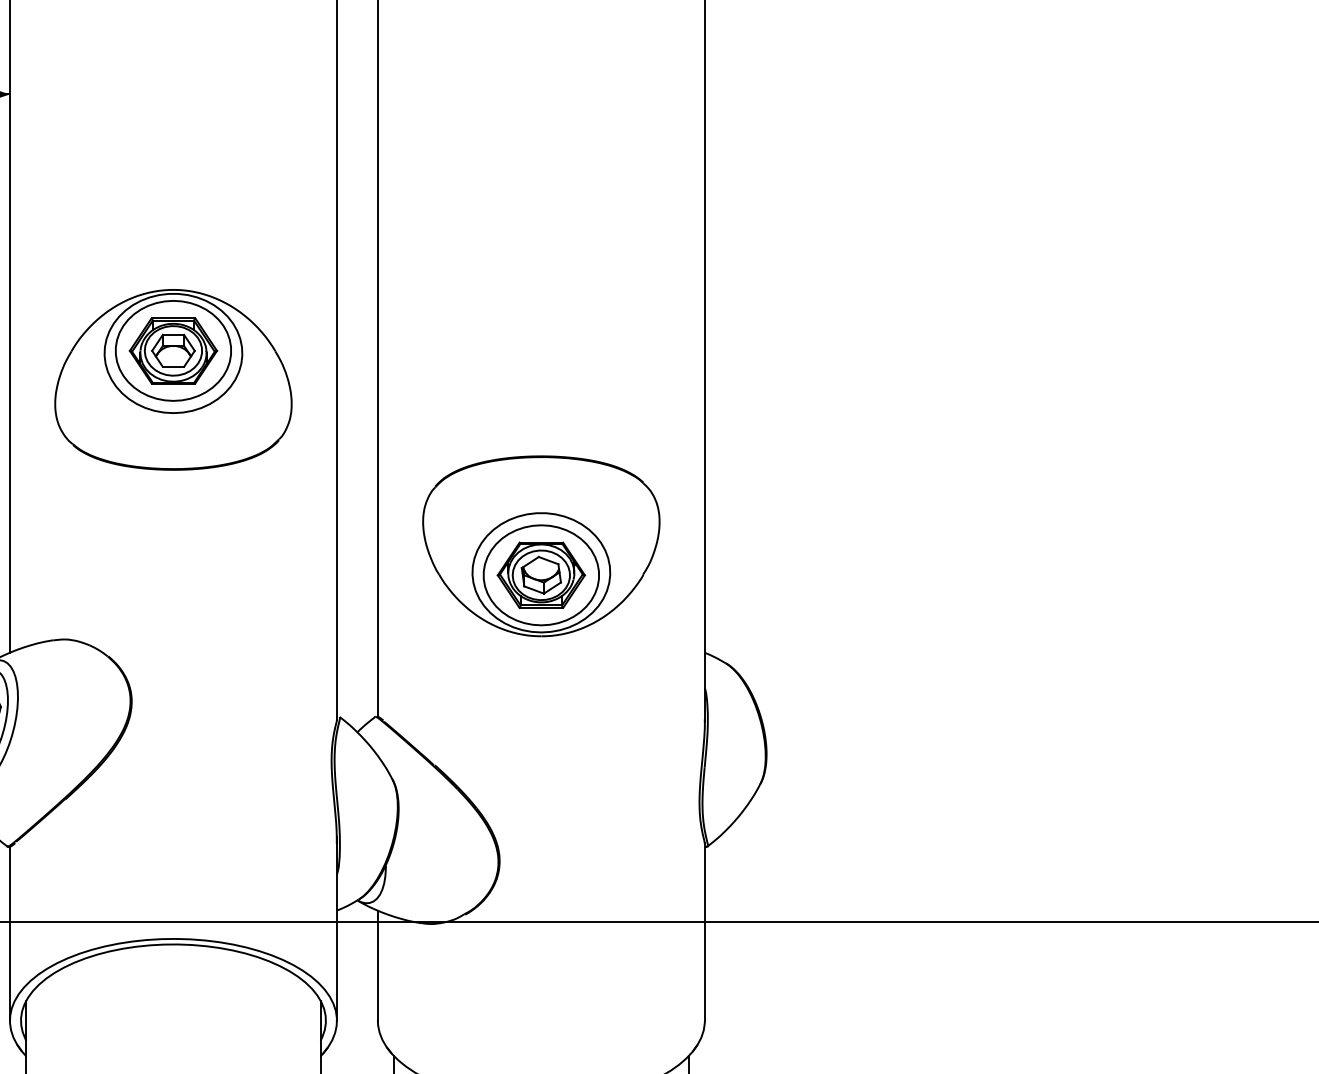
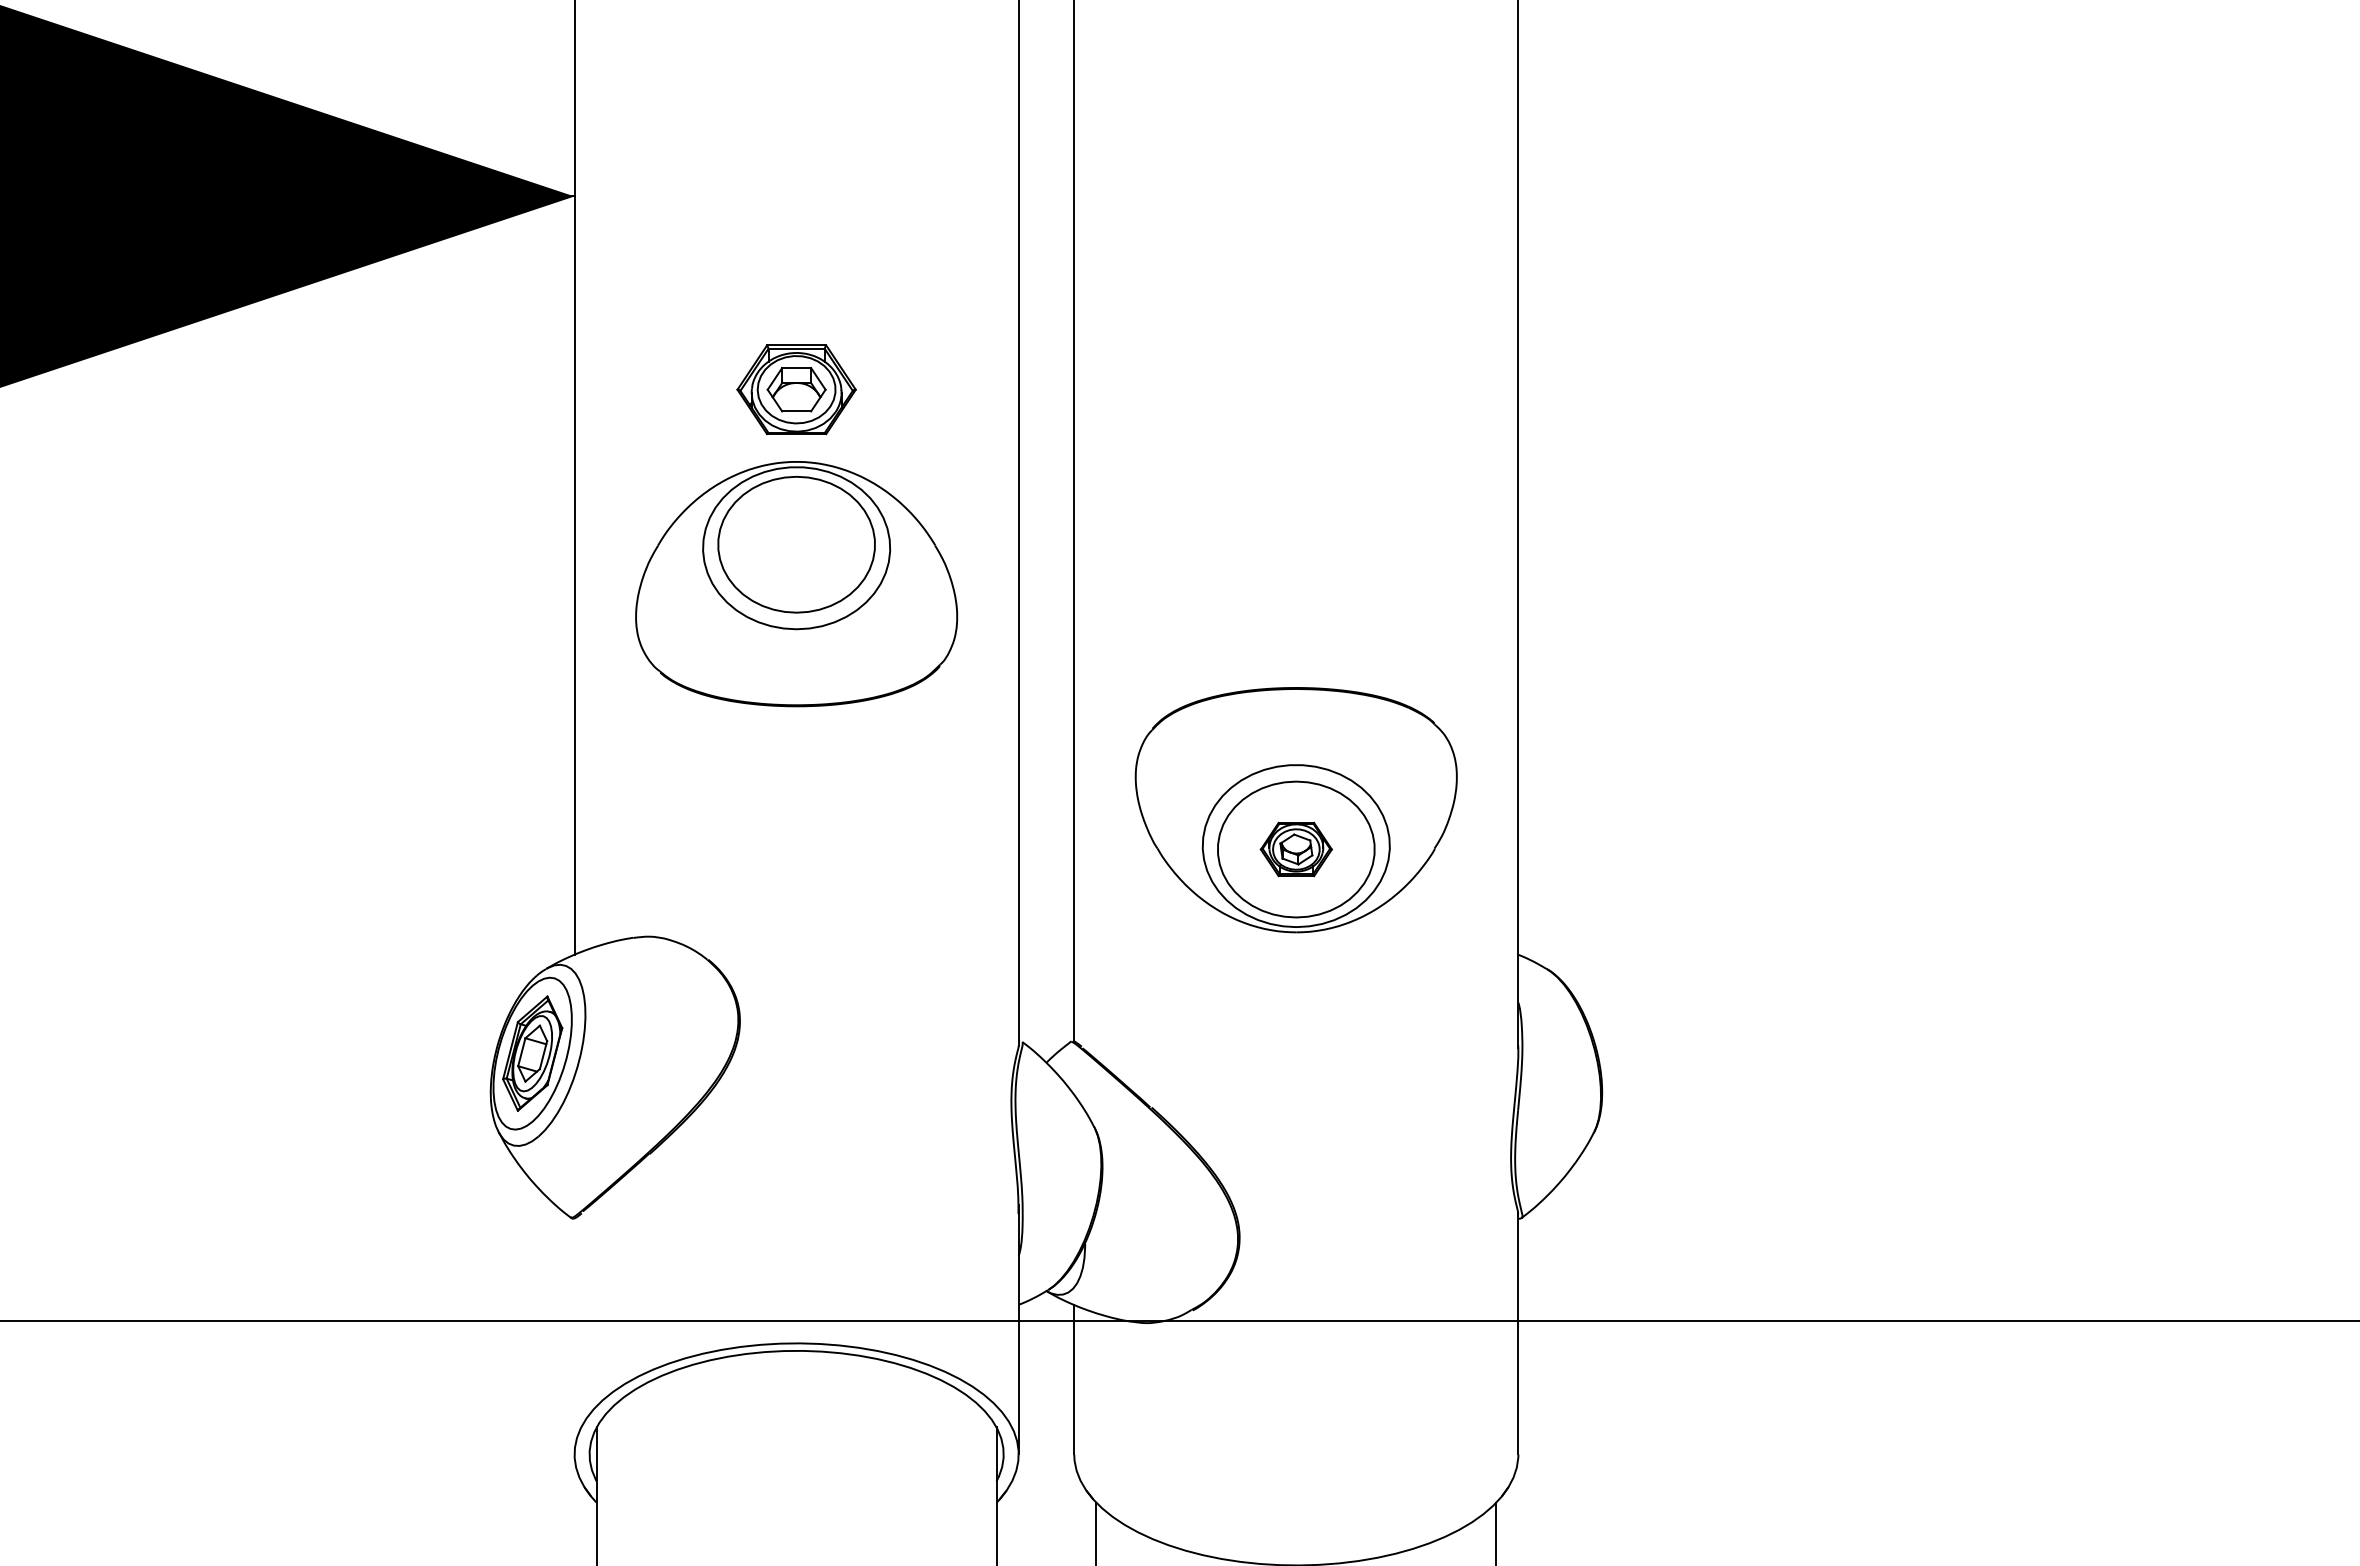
part: (173, 350) -> (796, 389), moved
part: (541, 575) -> (1296, 849), size x0.6
line: (9, 933) -> (574, 1336), removed

